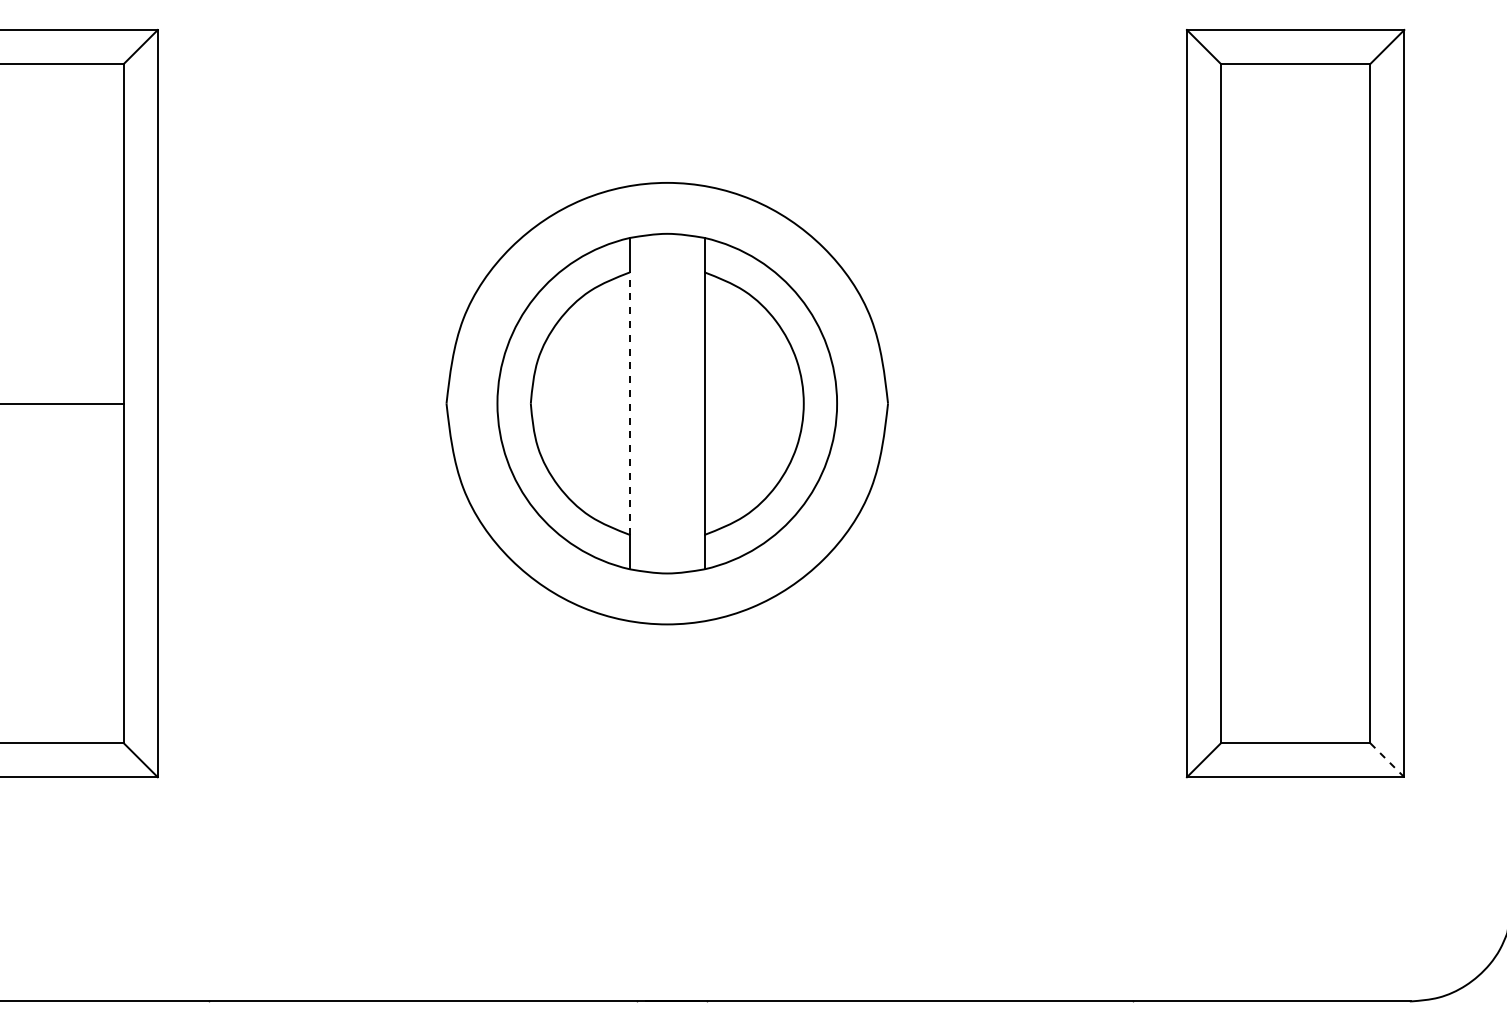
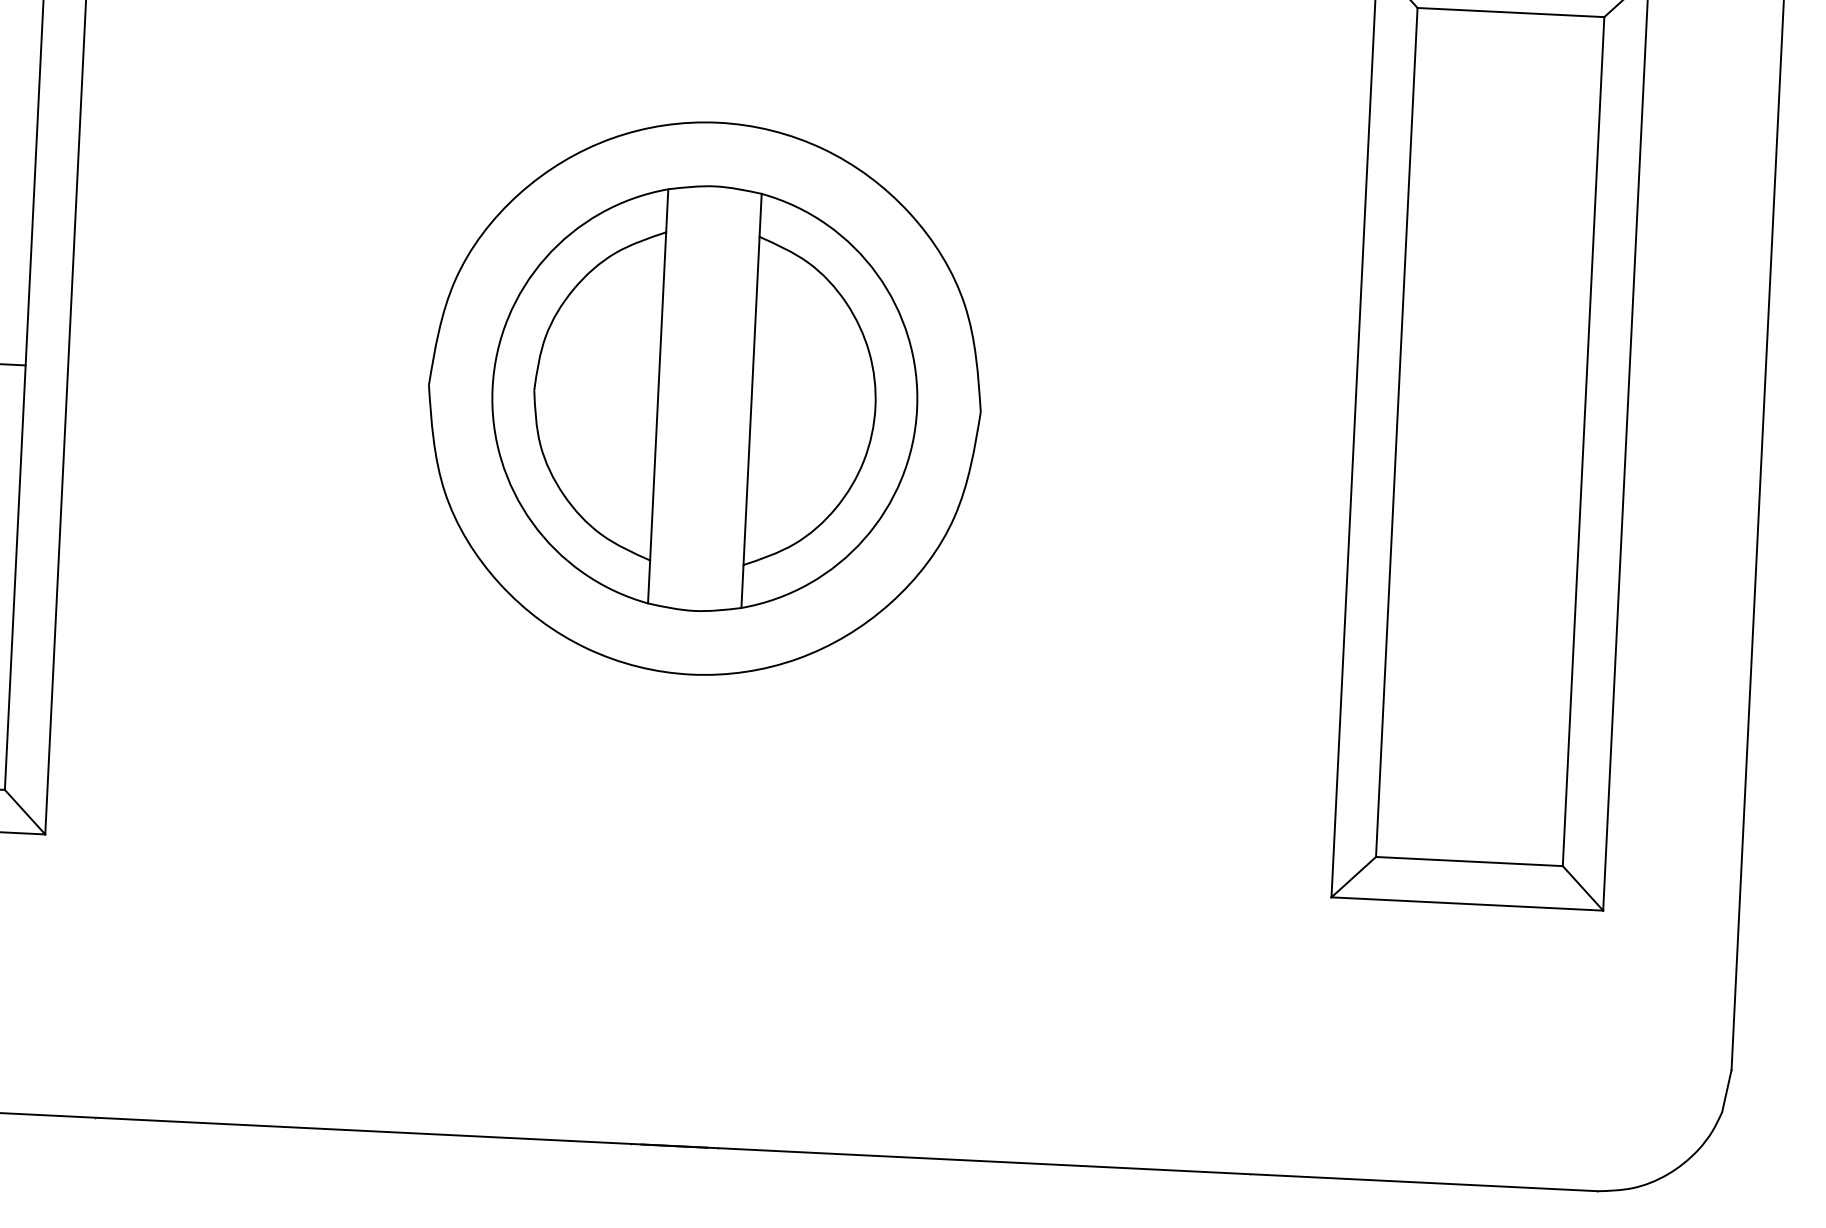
line: (629, 403) -> (657, 396), dashed -> solid
line: (1387, 760) -> (1583, 888), dashed -> solid

